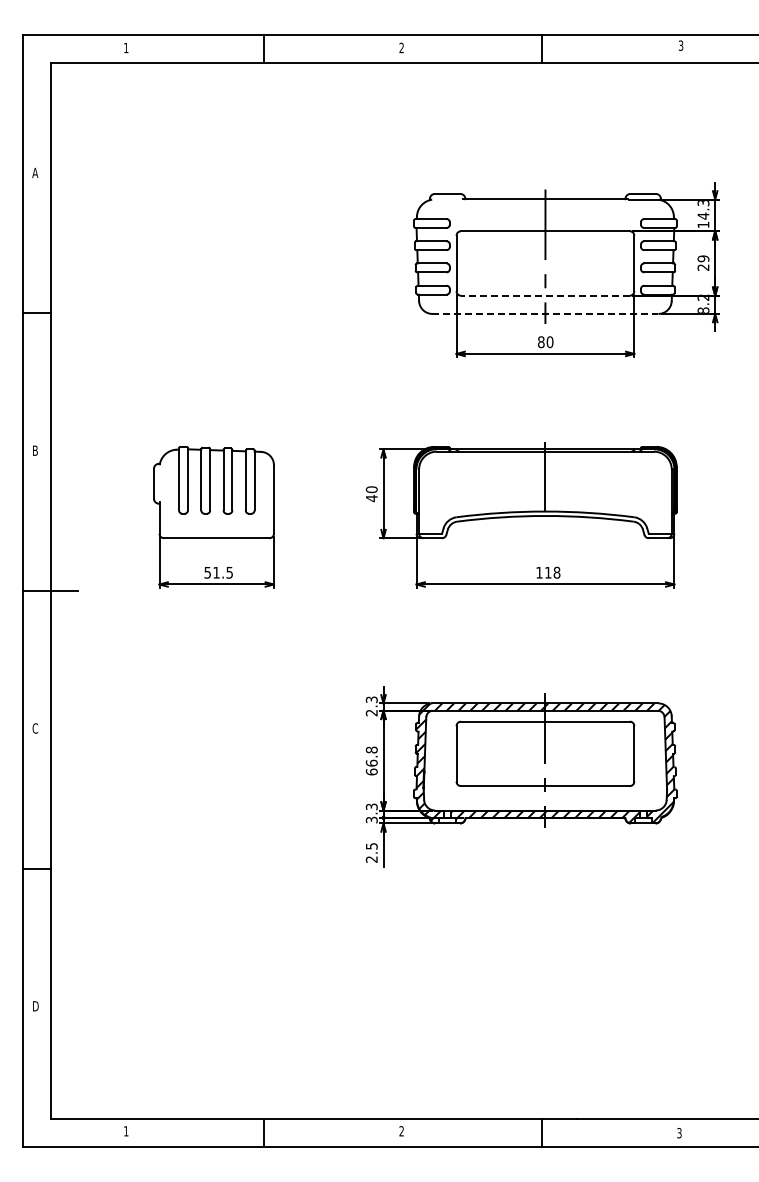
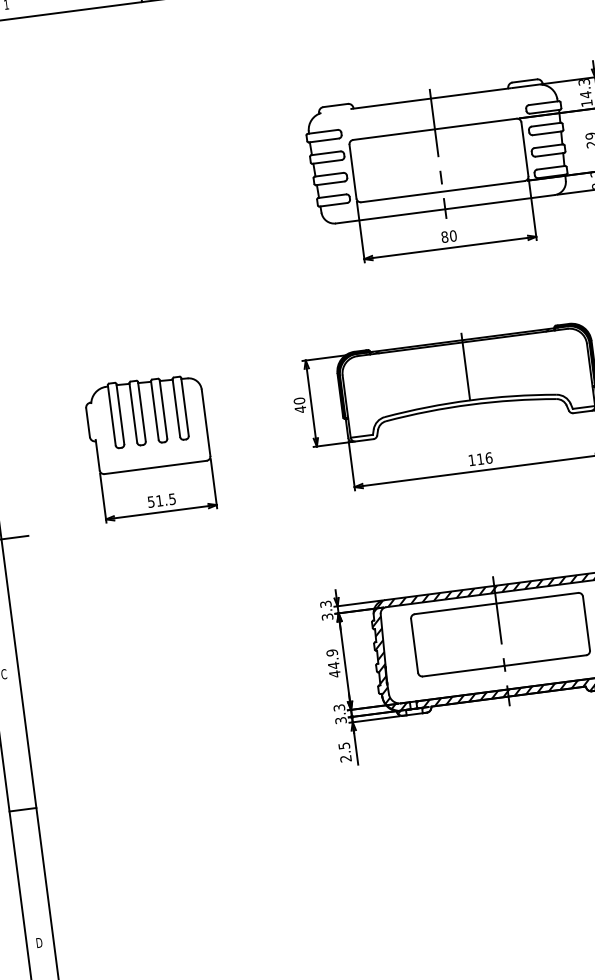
line: (544, 295) -> (442, 191), dashed -> solid
line: (545, 313) -> (445, 208), dashed -> solid
text: (556, 572) -> (488, 457), 118 -> 116
text: (371, 712) -> (327, 616), 2.3 -> 3.3
text: (371, 760) -> (333, 662), 66.8 -> 44.9

